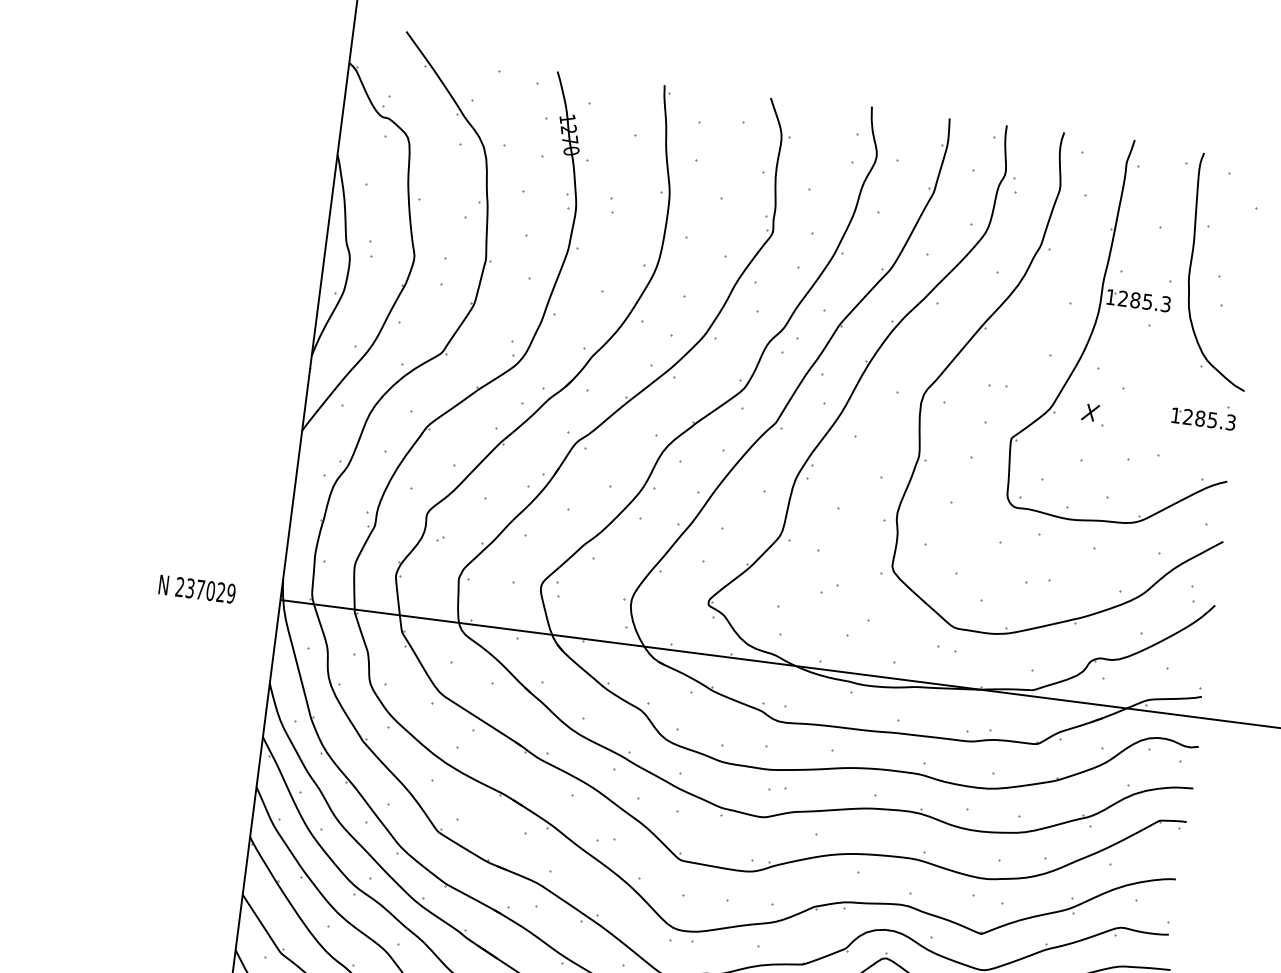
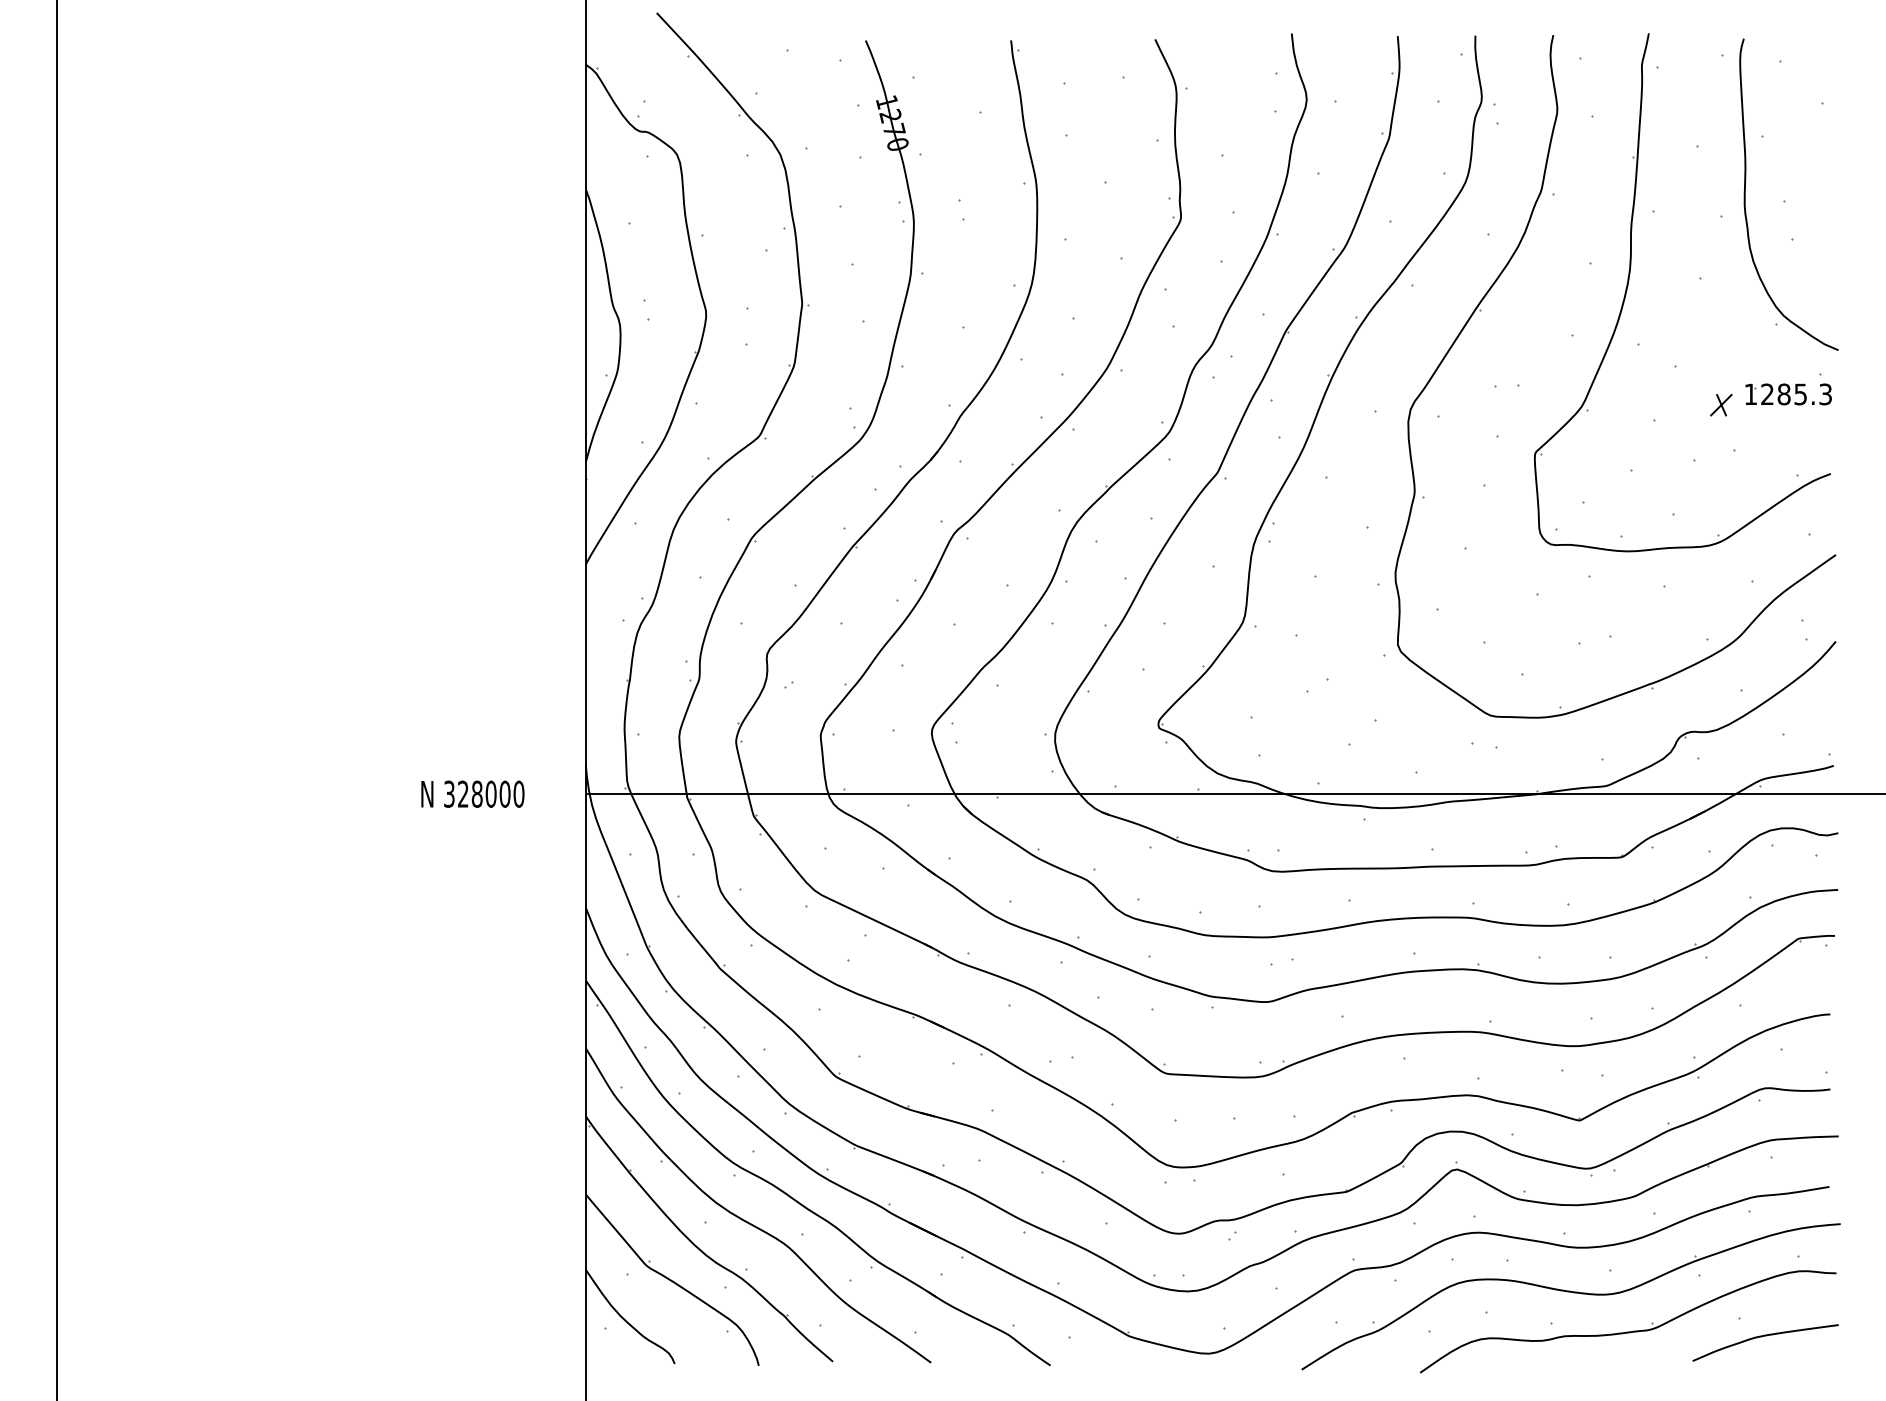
part: (1138, 300) -> (1681, 247), removed
part: (1090, 412) -> (1721, 404), moved
text: (205, 589) -> (484, 793), 237029 -> 328000

